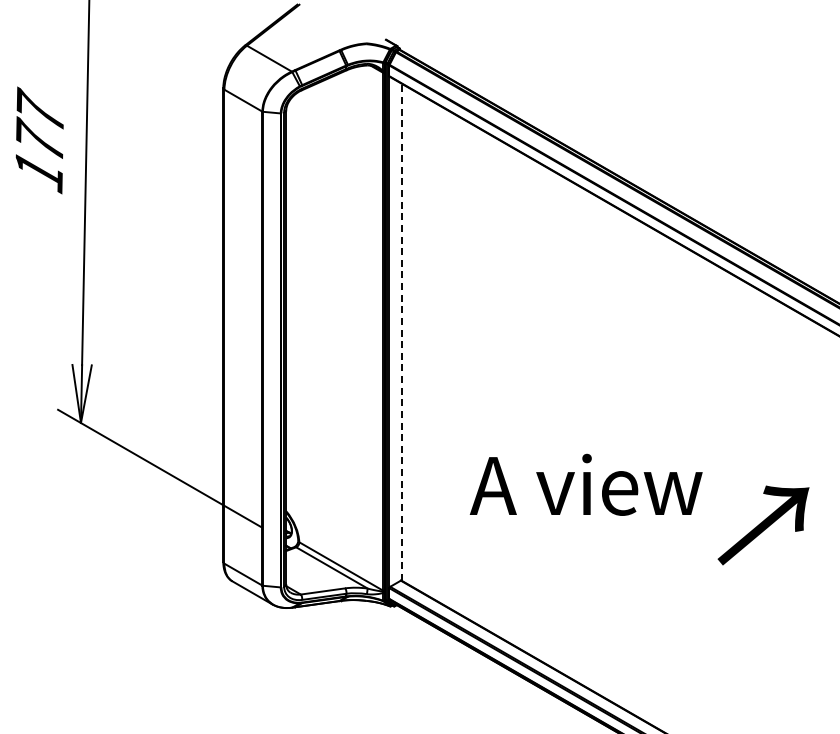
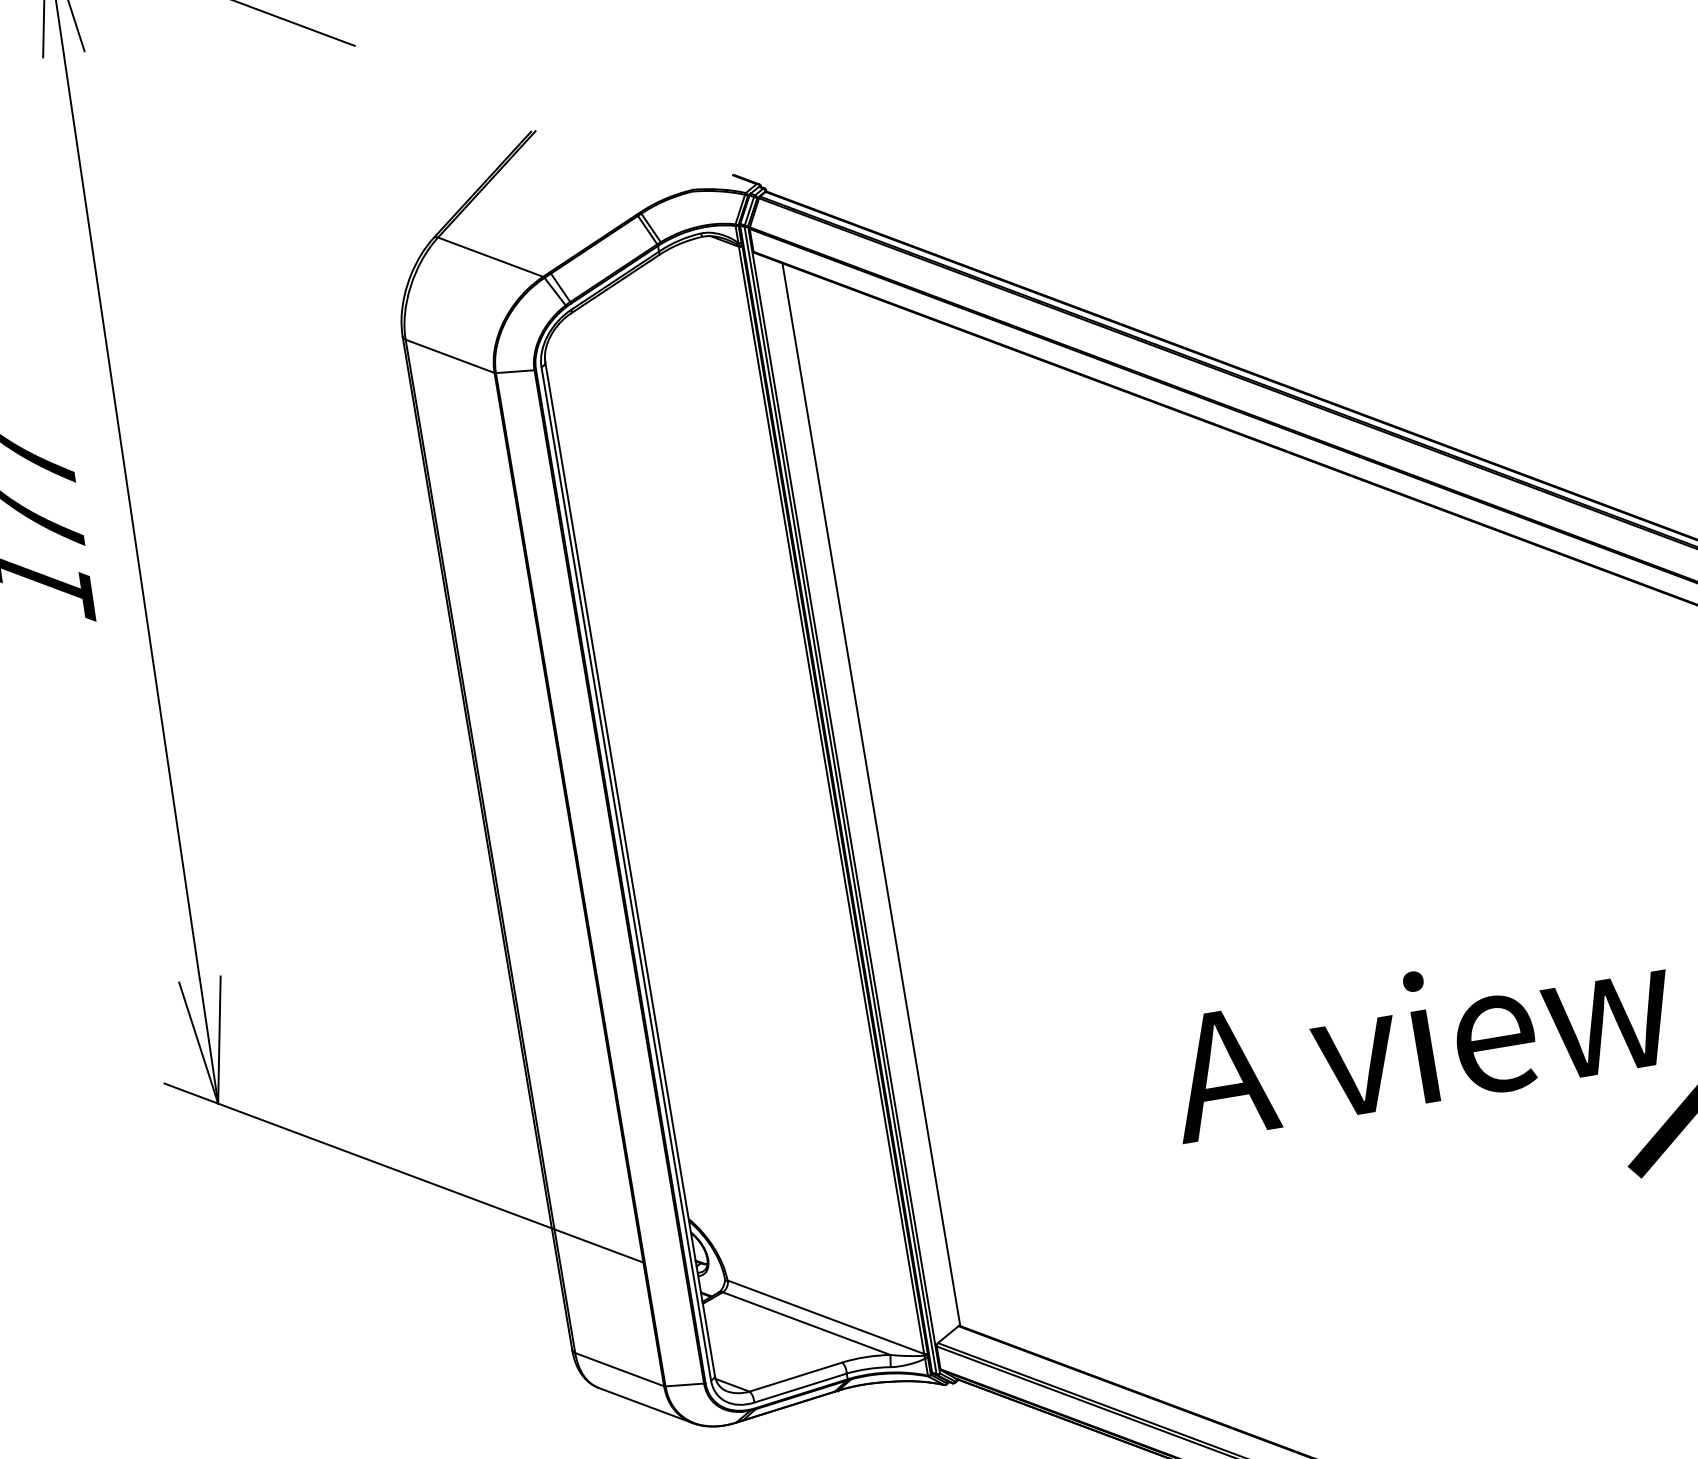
line: (401, 332) -> (871, 795), dashed -> solid
text: (585, 484) -> (1419, 1037), moved

